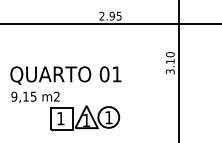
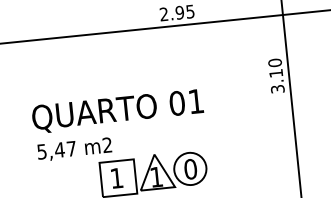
text: (23, 96) -> (56, 150), 9,15 -> 5,47
text: (108, 117) -> (189, 169), 1 -> 0

